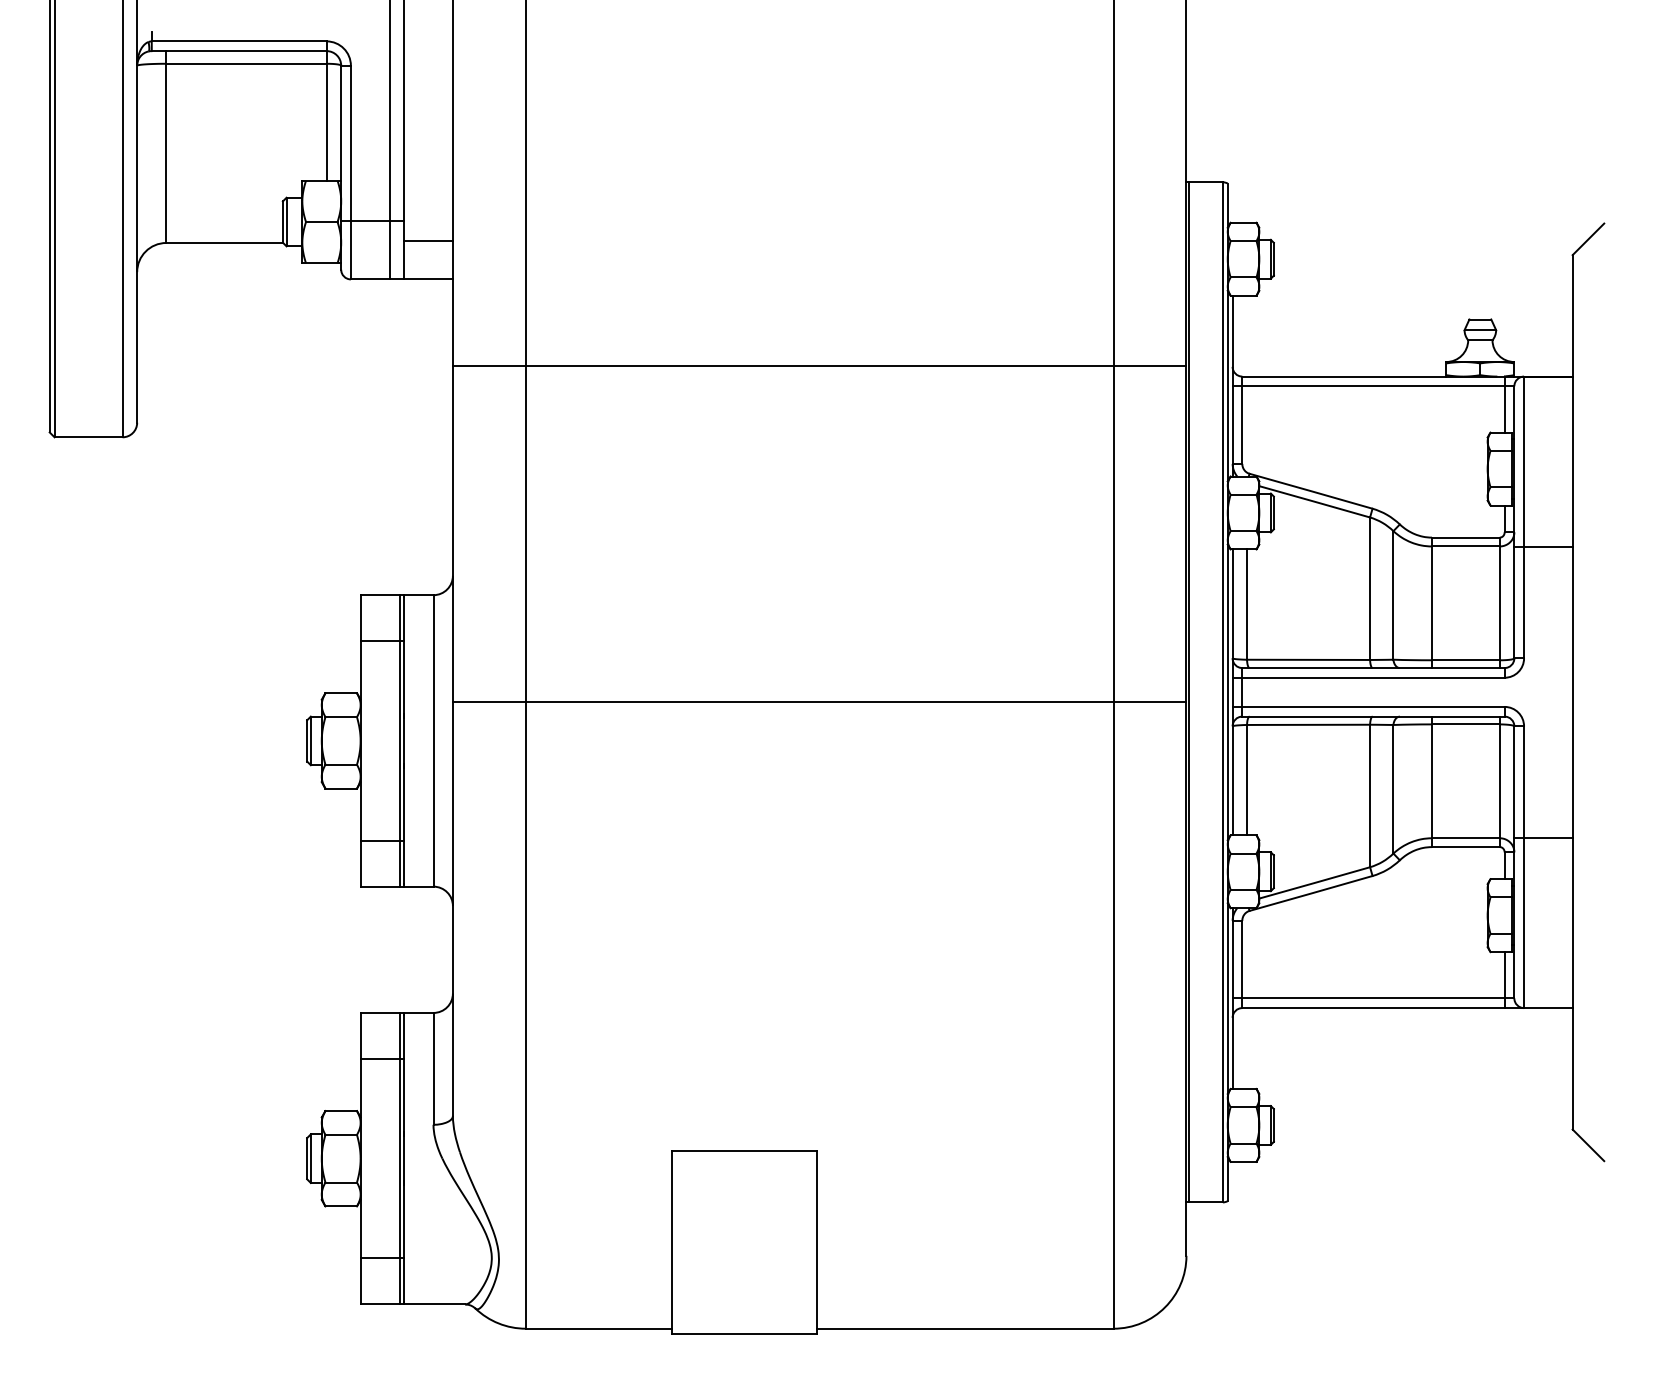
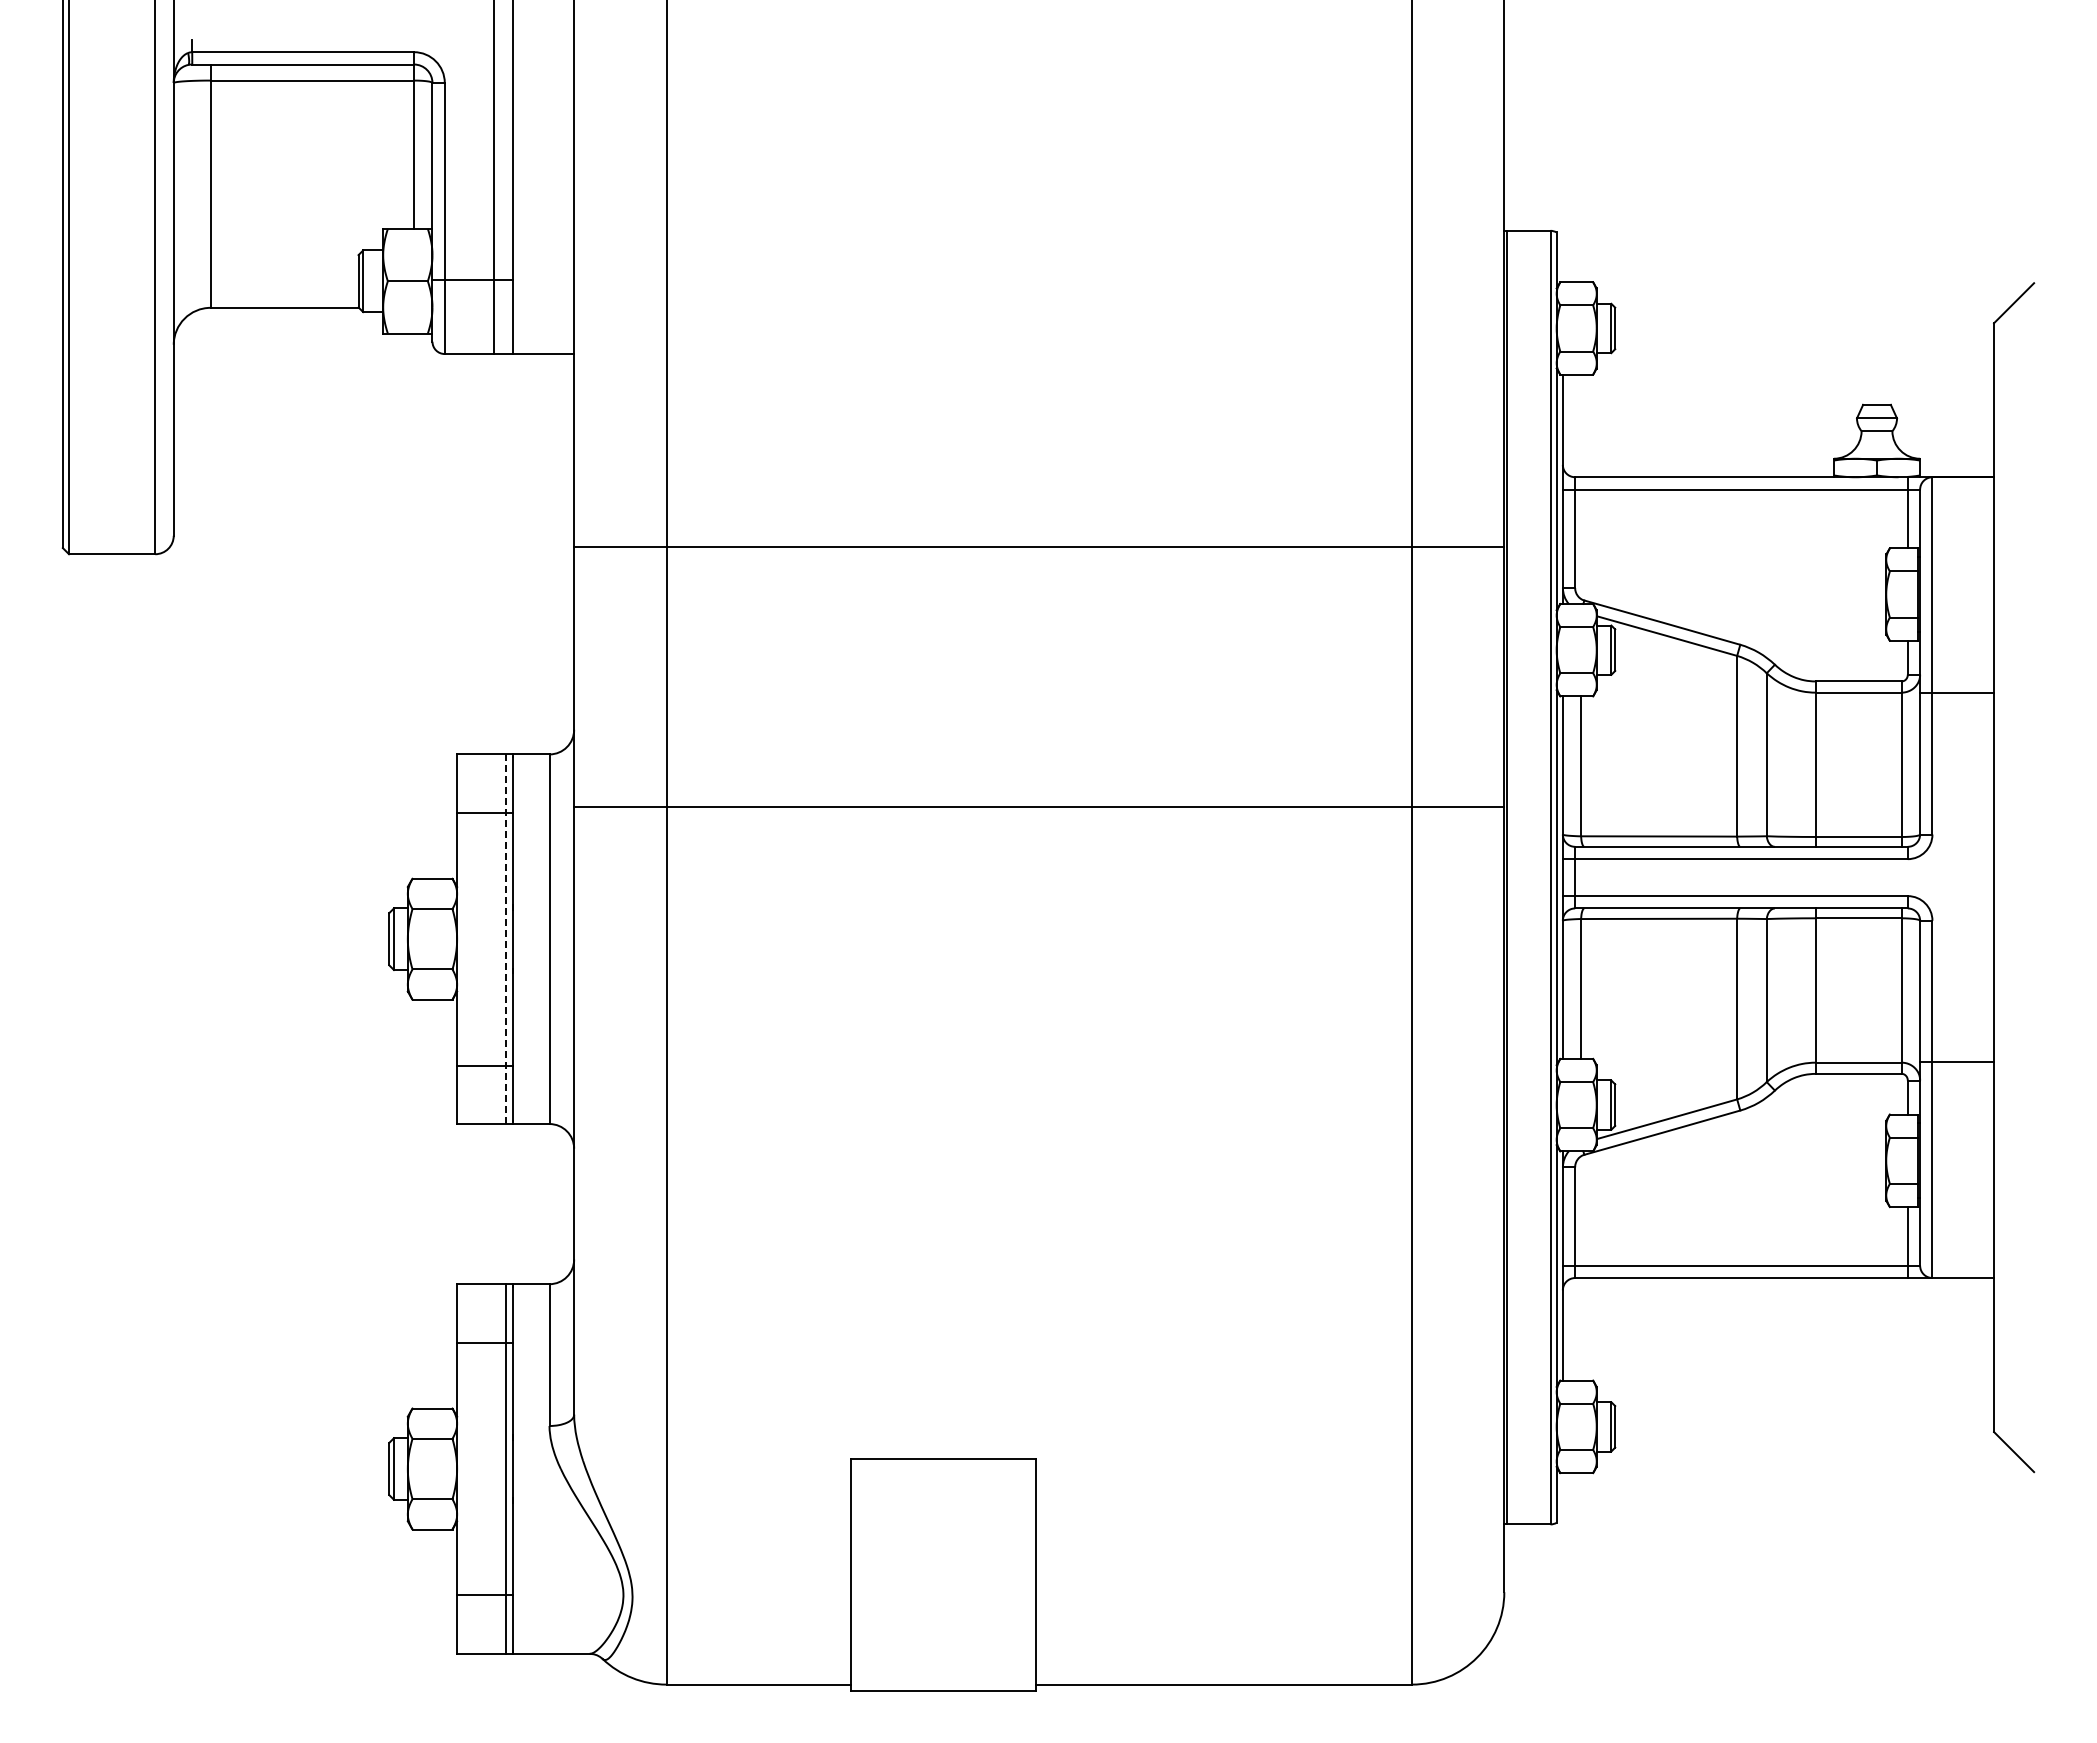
line: (428, 240) -> (543, 304), removed
line: (819, 365) -> (1039, 547), moved
line: (819, 701) -> (1039, 806), moved
line: (399, 741) -> (506, 939), solid -> dashed

